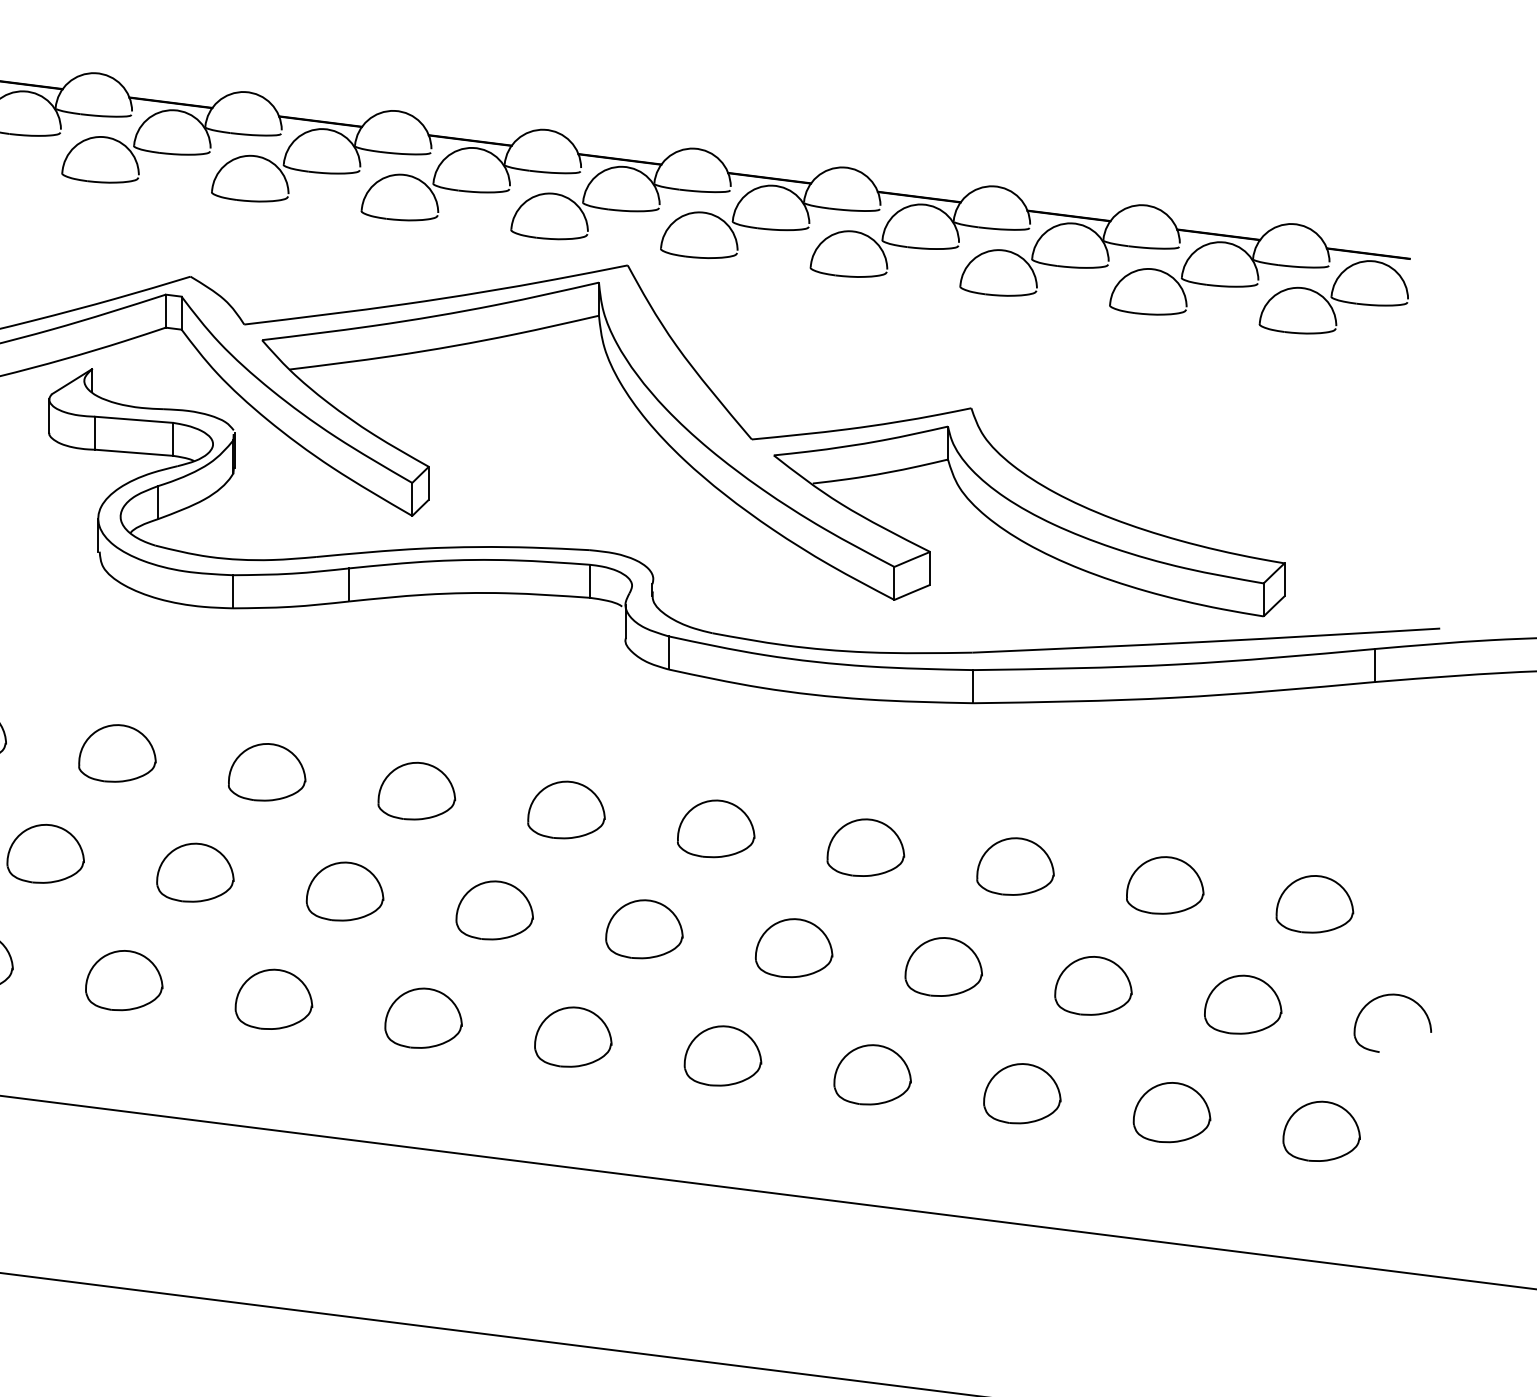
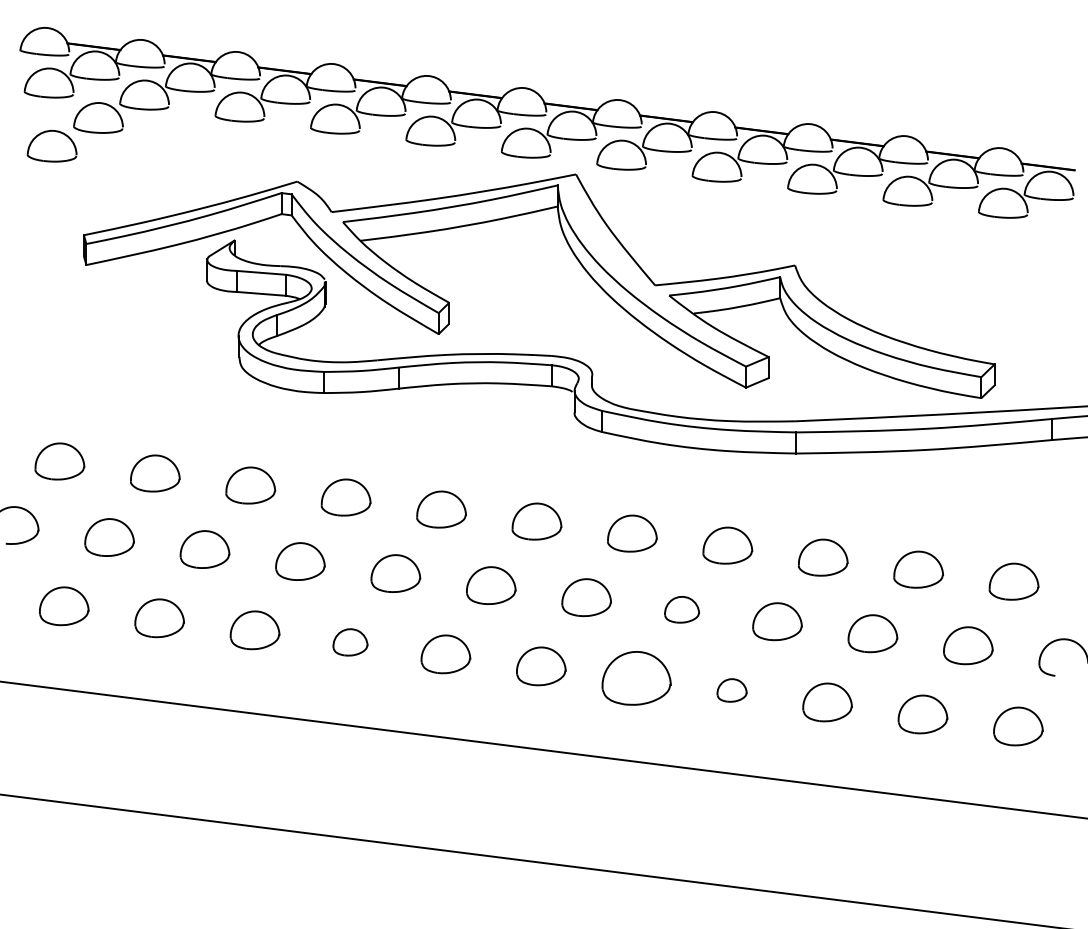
part: (793, 947) -> (681, 609), size x0.7
part: (273, 999) -> (350, 642), size x0.7
part: (722, 1056) -> (636, 678), size x1.4
part: (871, 1074) -> (731, 690), size x0.6

